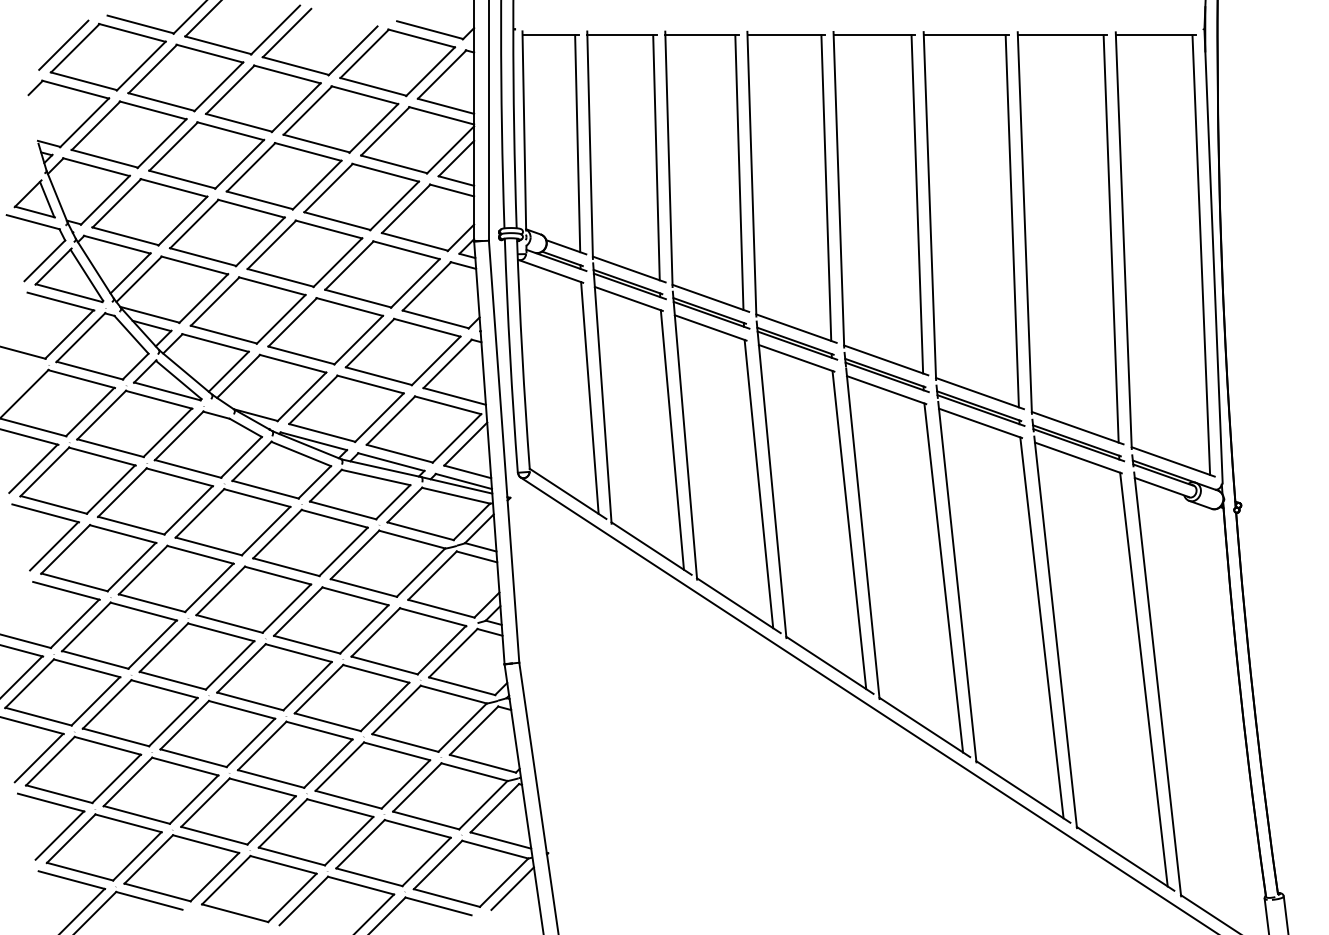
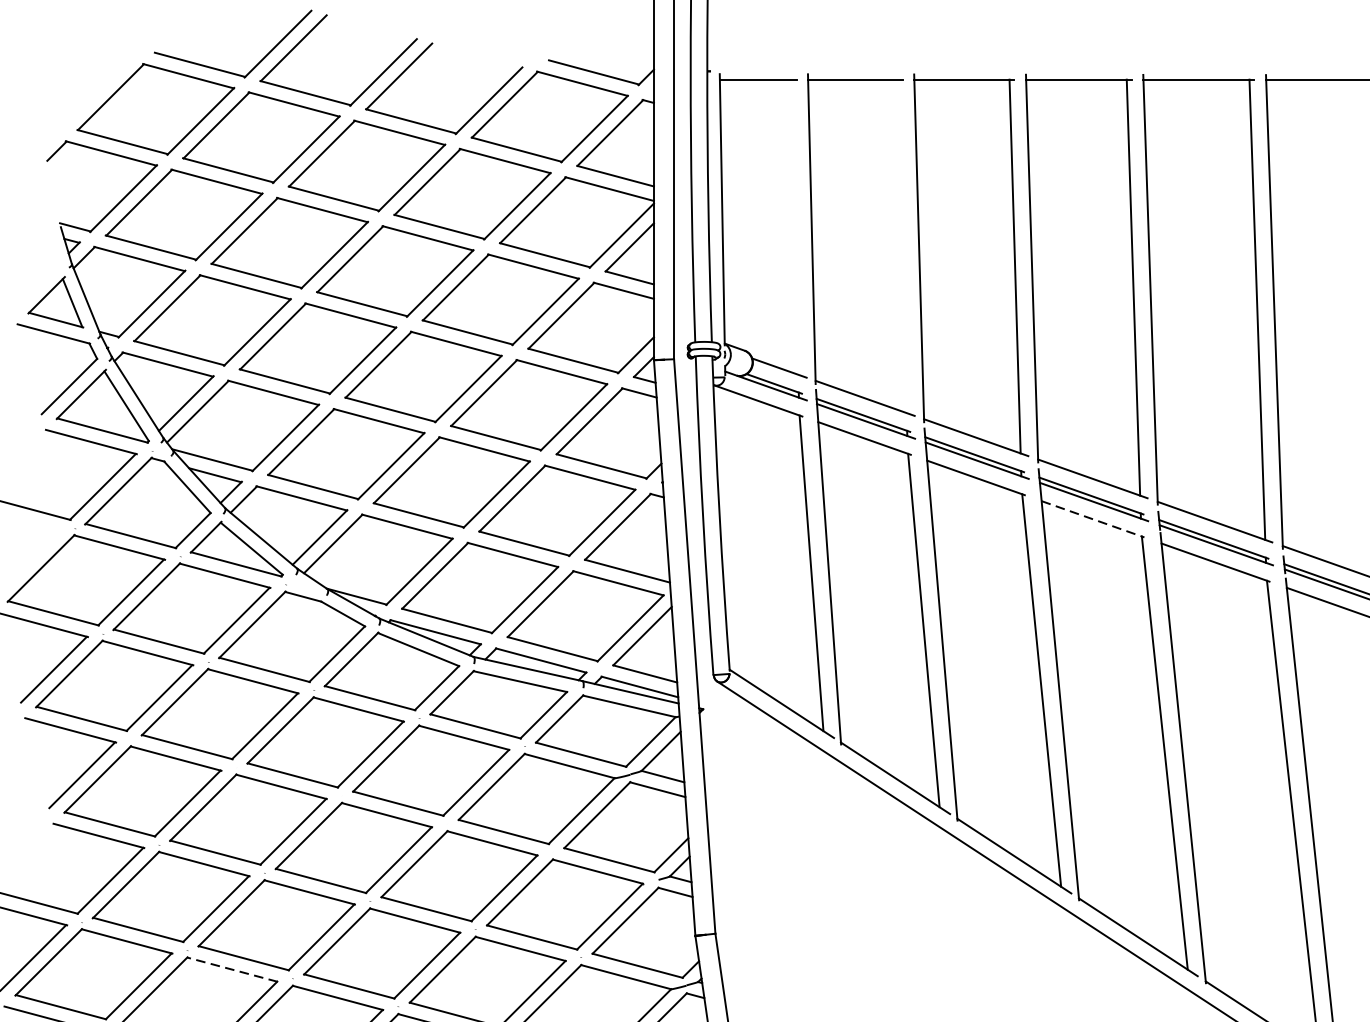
line: (63, 44) -> (94, 92), removed
line: (577, 143) -> (794, 226), removed
line: (656, 157) -> (902, 245), removed
line: (797, 358) -> (1094, 519), solid -> dashed
line: (164, 689) -> (232, 970), solid -> dashed

